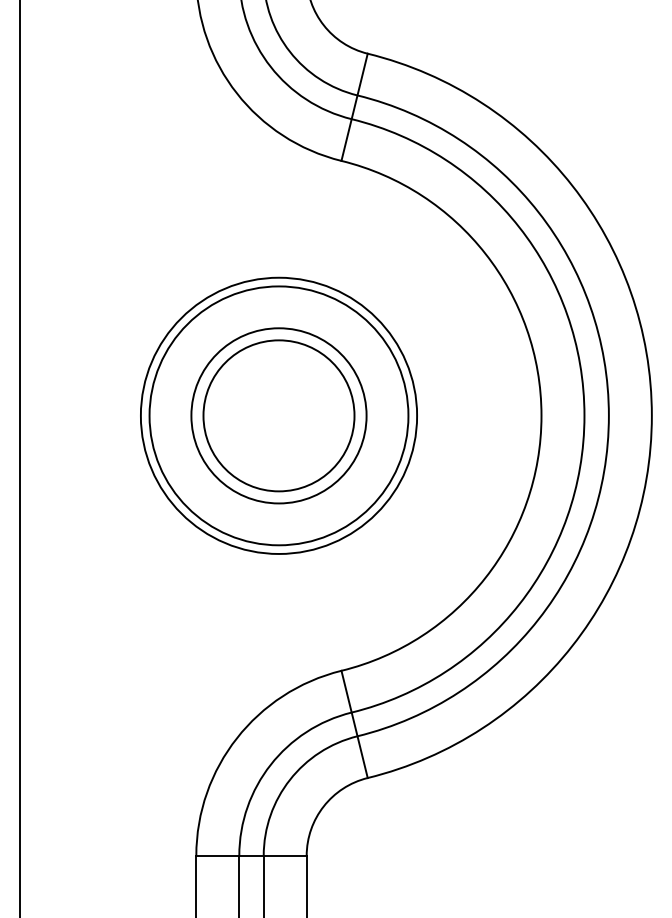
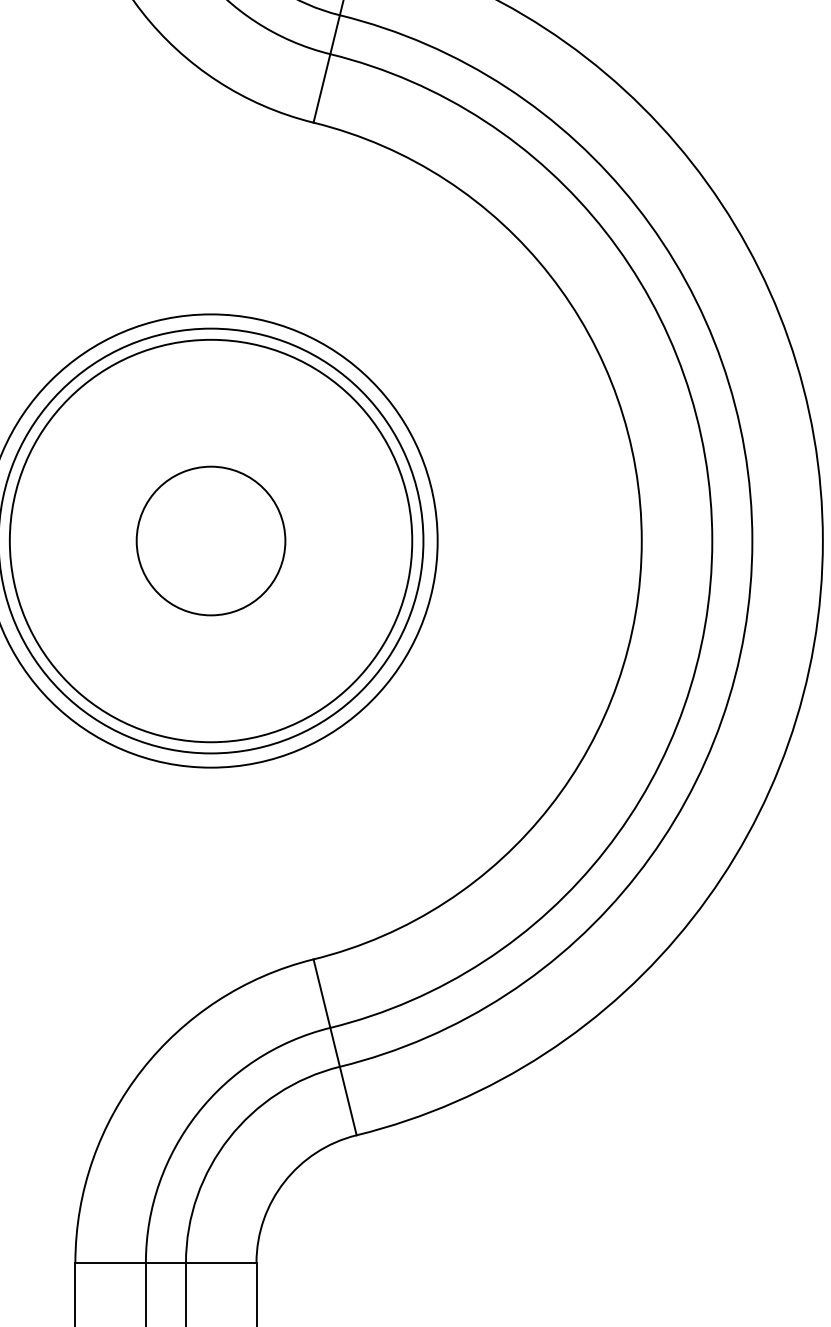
circle: (278, 415) -> (210, 540), size x0.6
circle: (278, 415) -> (210, 540), size x1.4

